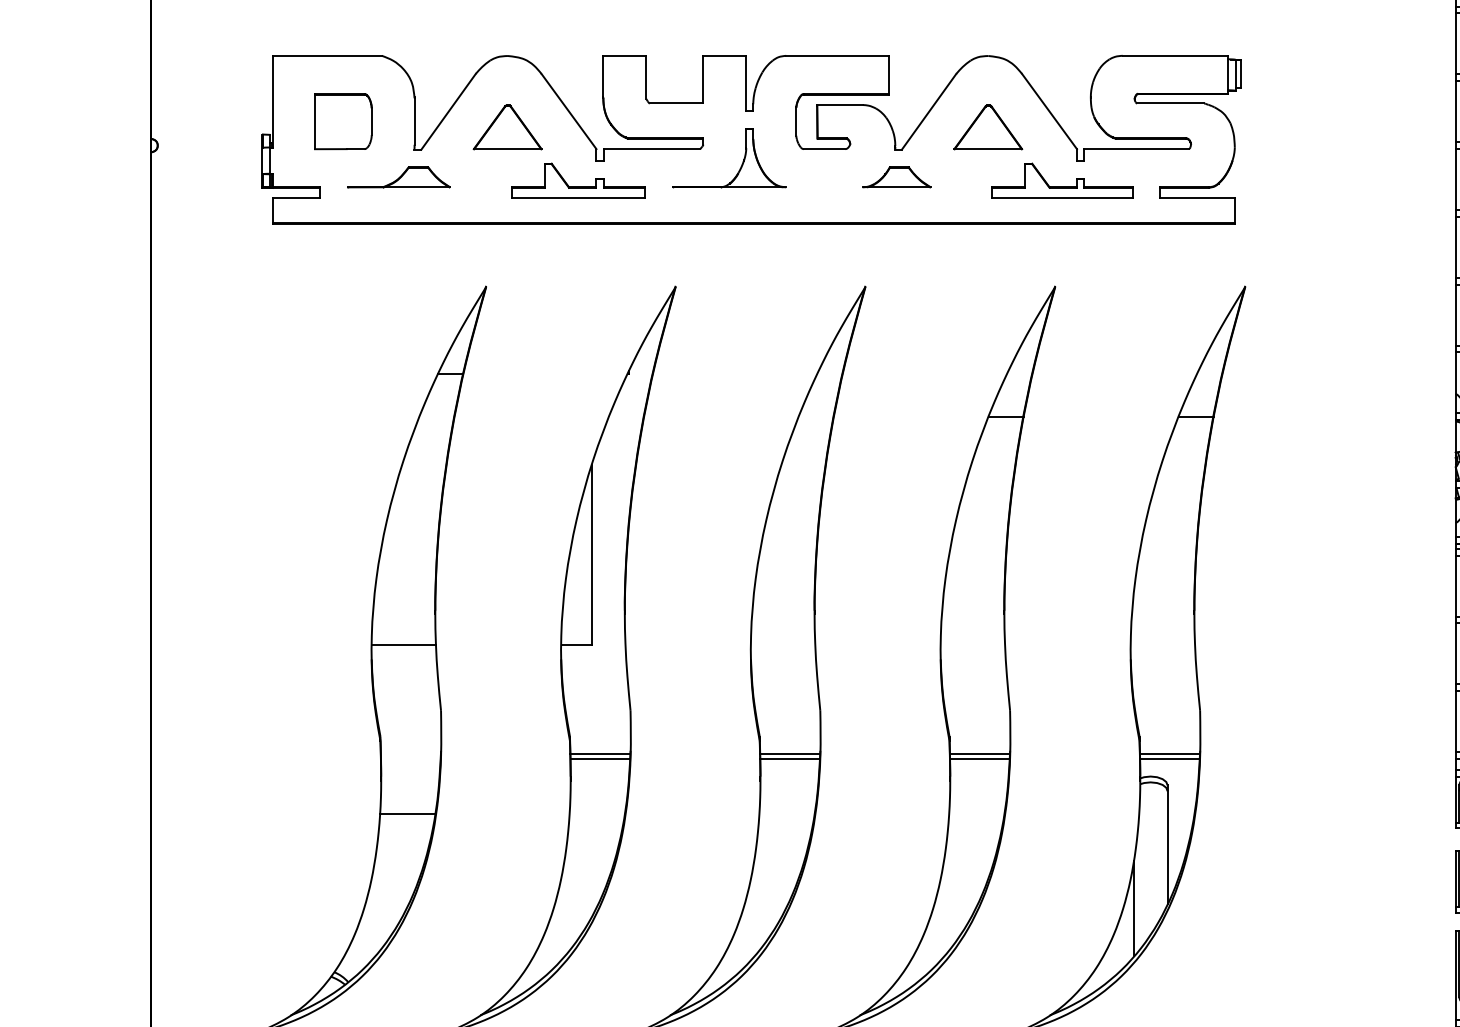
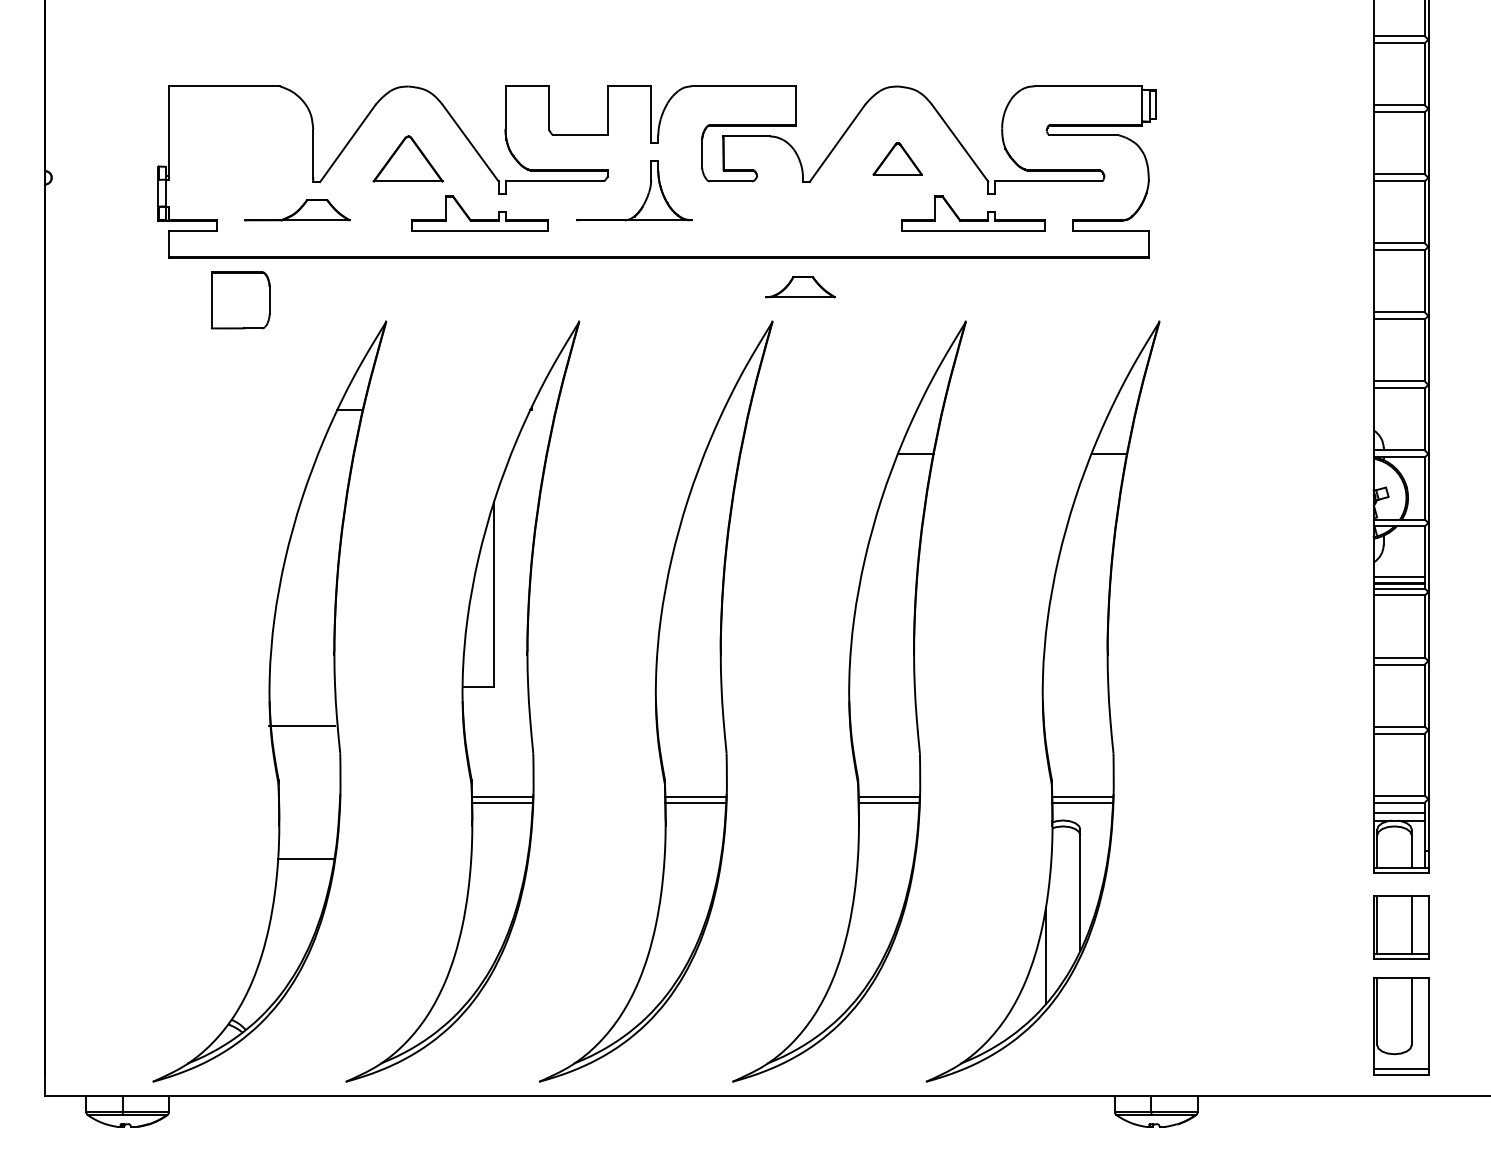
part: (343, 121) -> (240, 300), moved
part: (988, 126) -> (897, 158), size x0.7
part: (896, 177) -> (800, 287), moved
line: (403, 645) -> (302, 725), moved

